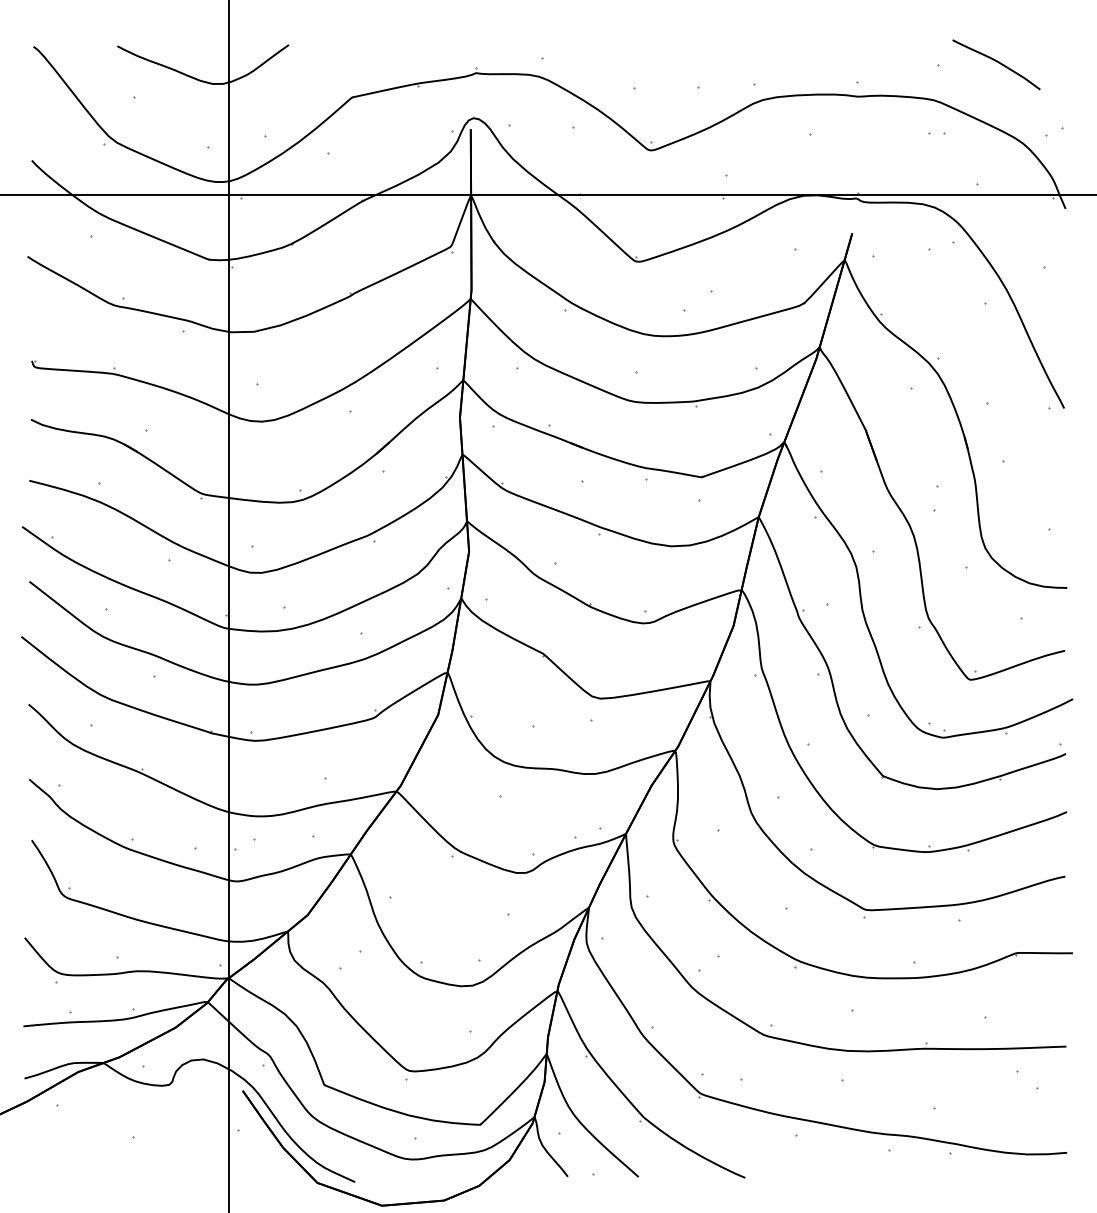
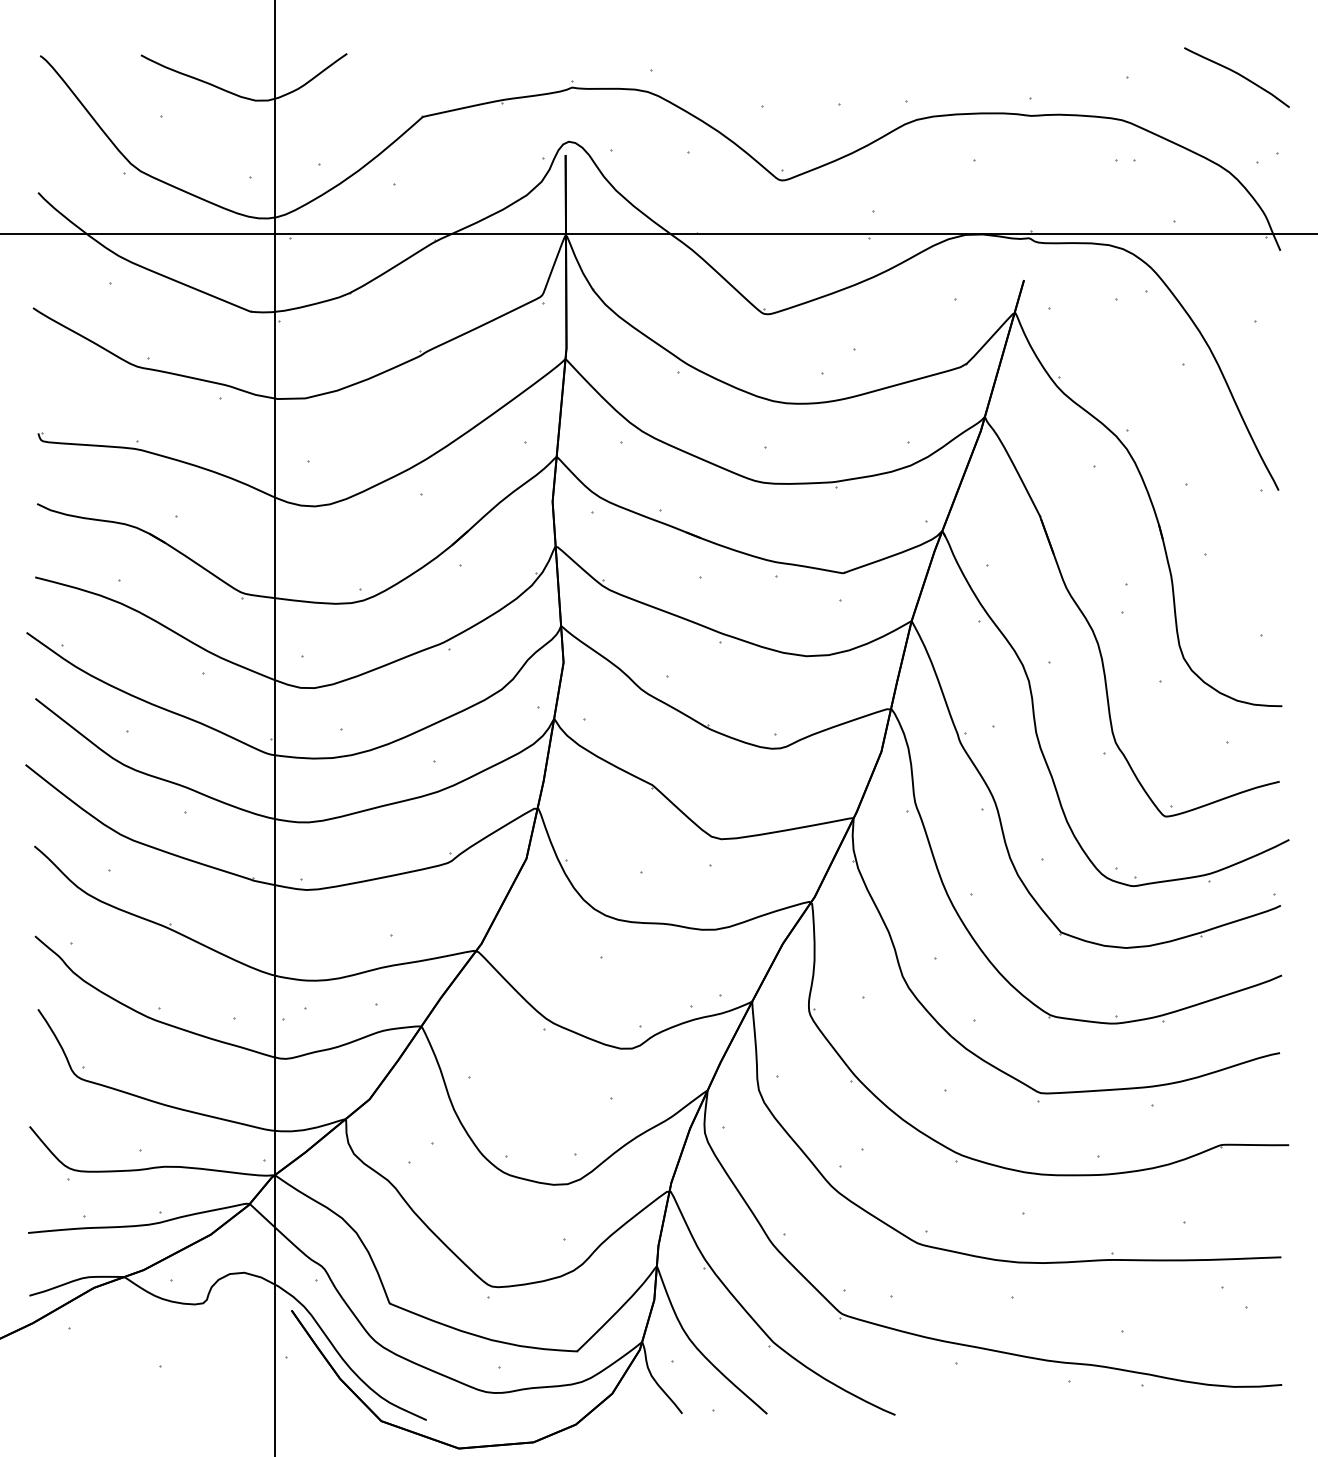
curve: (996, 62) -> (1236, 74), moved

